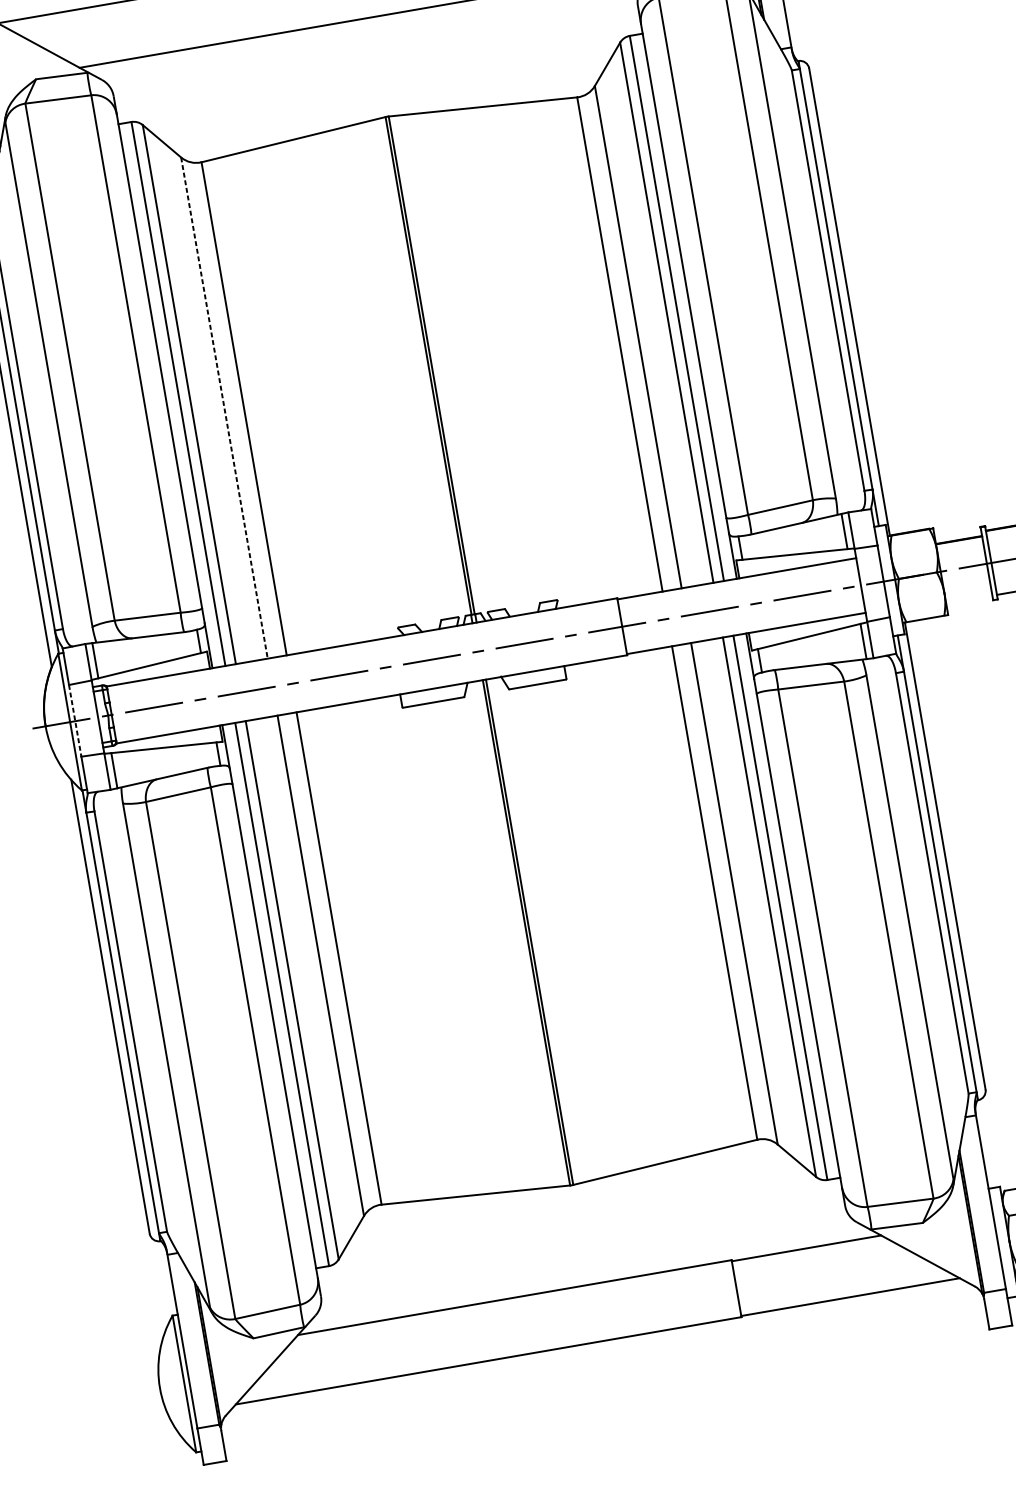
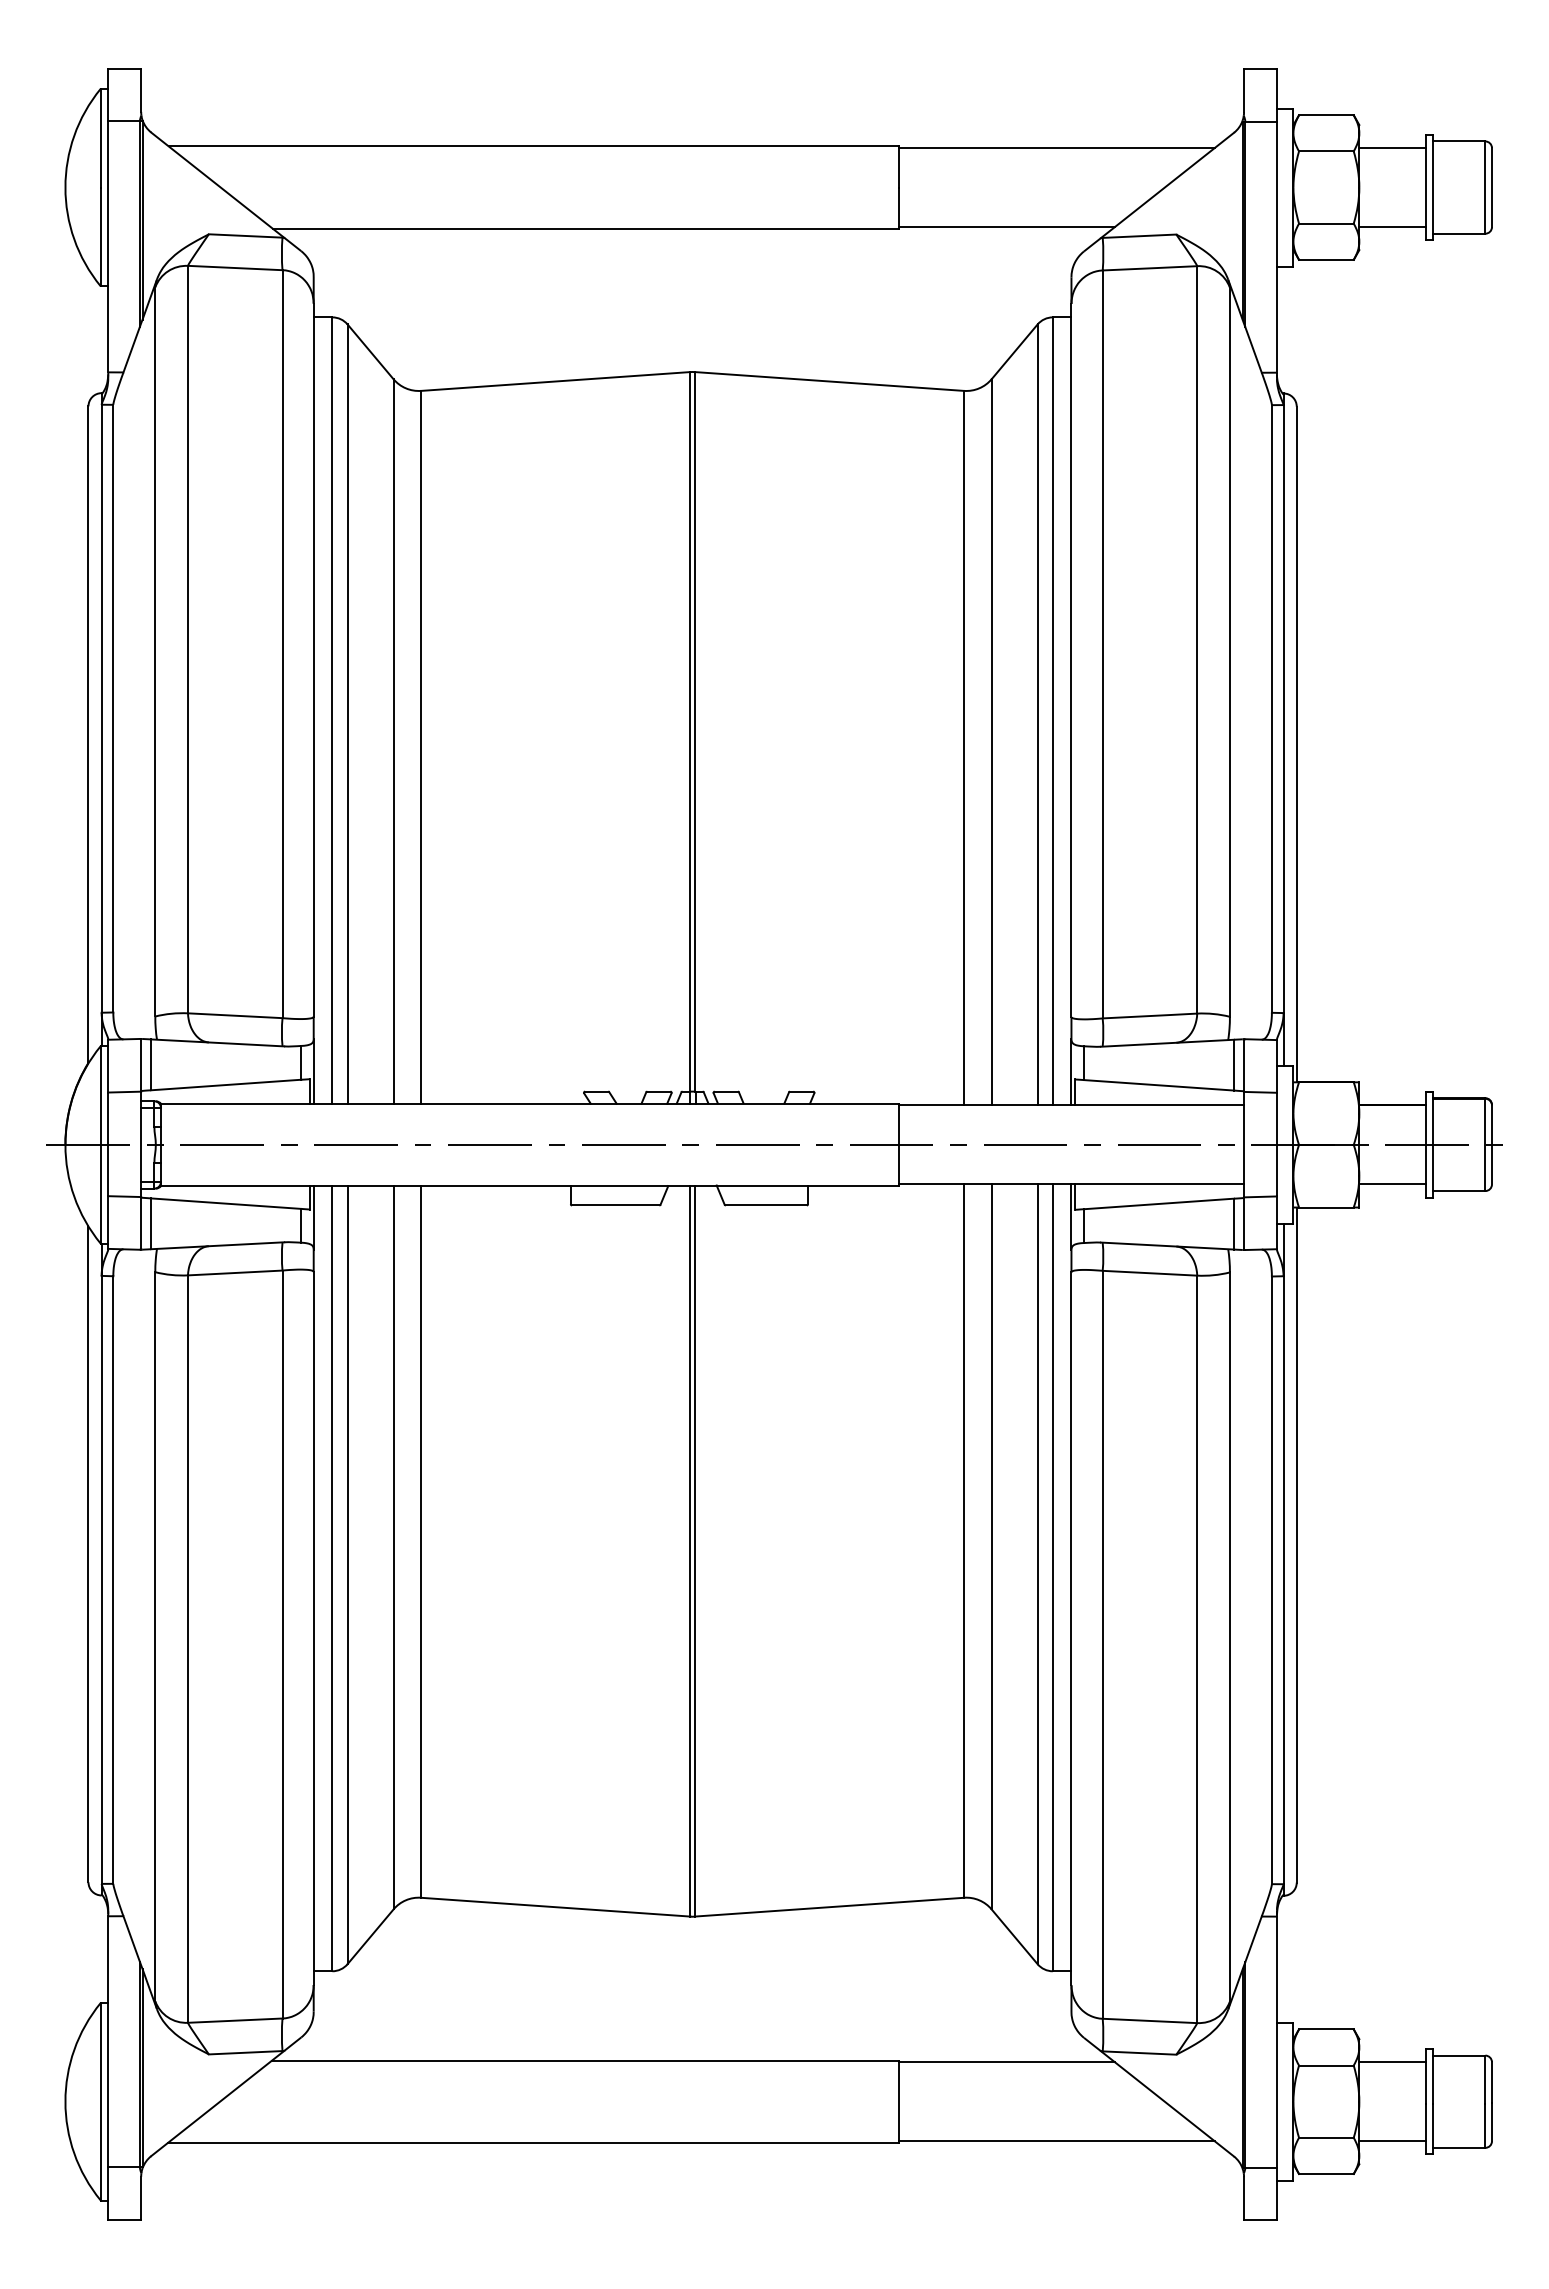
line: (224, 408) -> (393, 742), dashed -> solid
line: (968, 595) -> (1392, 1184), added
line: (75, 720) -> (108, 1144), dashed -> solid

